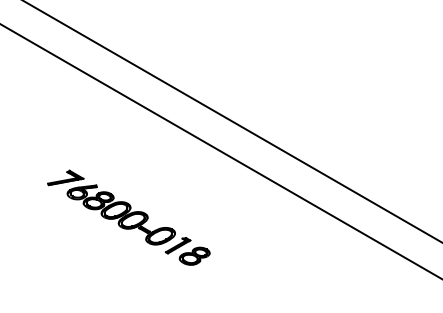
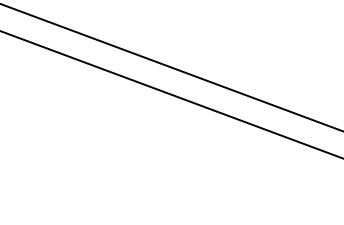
part: (128, 217) -> (125, 166), removed

